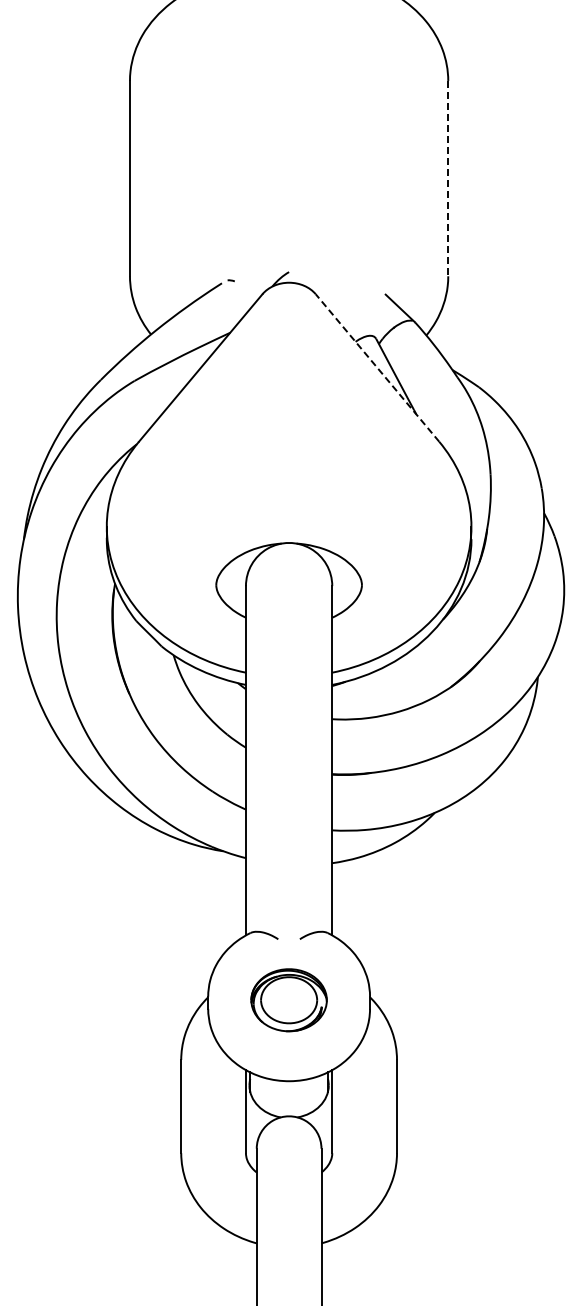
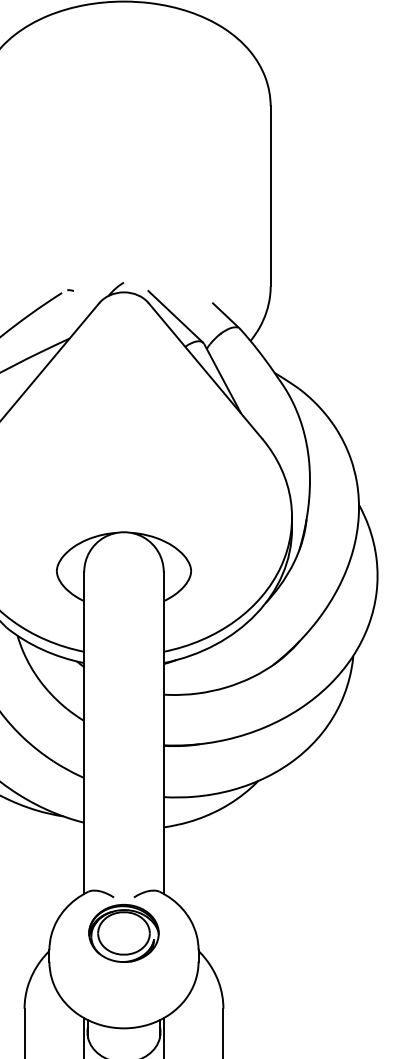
line: (448, 178) -> (270, 196), dashed -> solid
line: (344, 309) -> (175, 317), added
line: (377, 367) -> (205, 370), dashed -> solid
part: (288, 1000) -> (123, 933), moved

